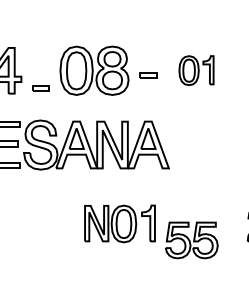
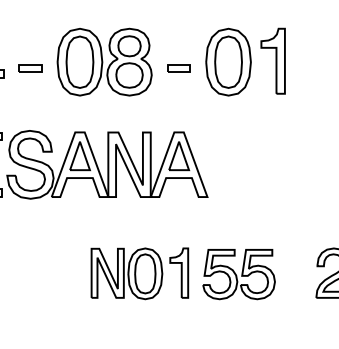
part: (196, 70) -> (245, 61), size x1.67
part: (40, 88) -> (30, 68), moved
part: (191, 240) -> (238, 274), moved

